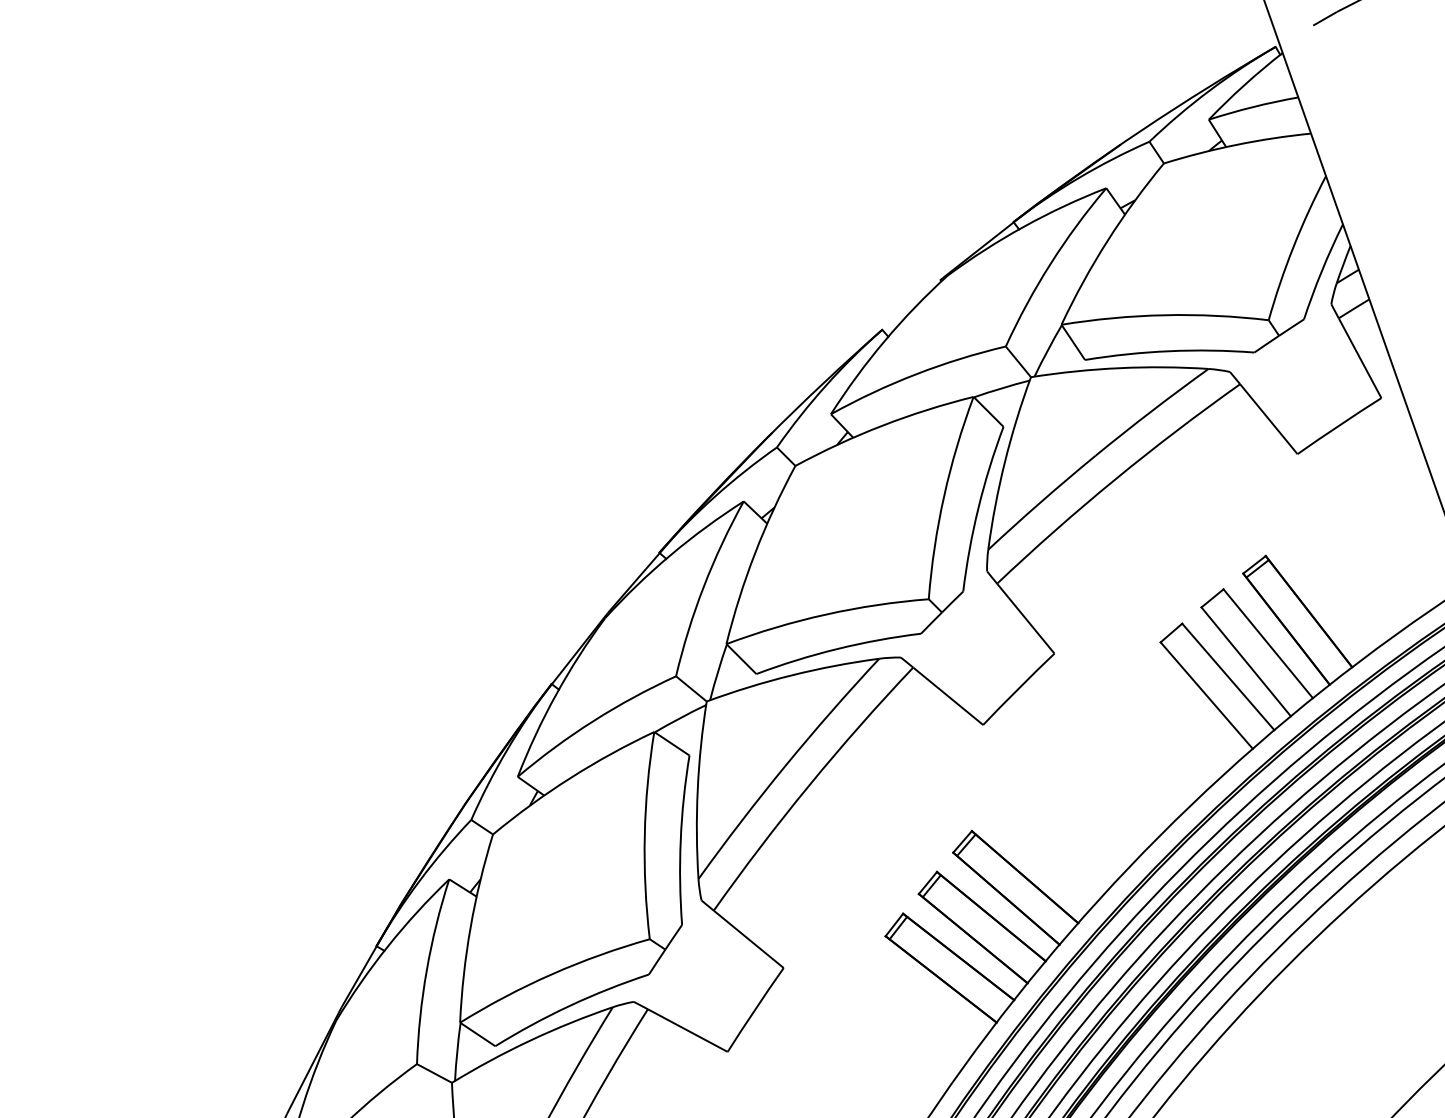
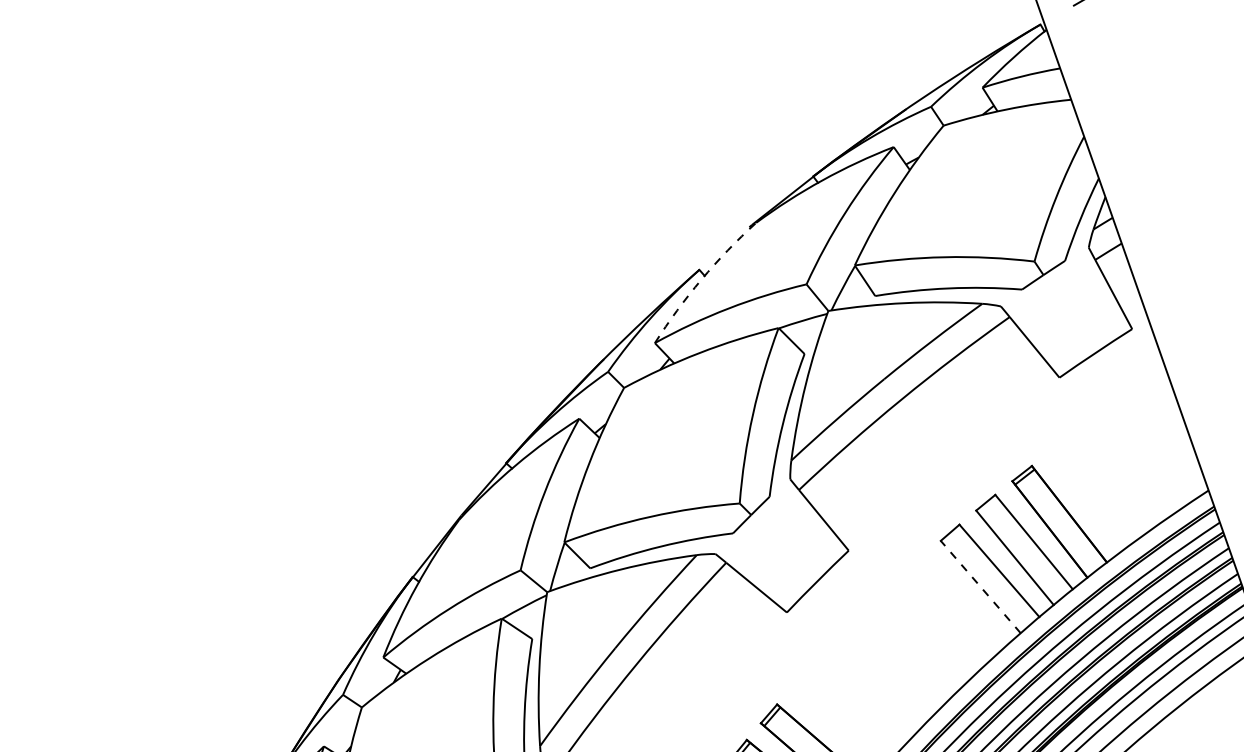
arc: (884, 341) -> (701, 280), solid -> dashed
line: (1206, 695) -> (980, 586), solid -> dashed

